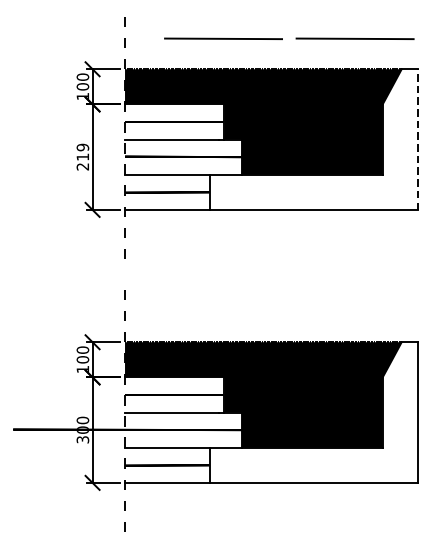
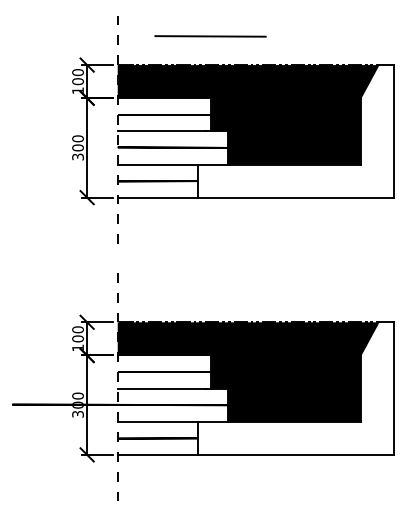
line: (355, 38) -> (334, 36), removed
line: (417, 138) -> (393, 130), dashed -> solid
text: (82, 156) -> (77, 147), 219 -> 300

